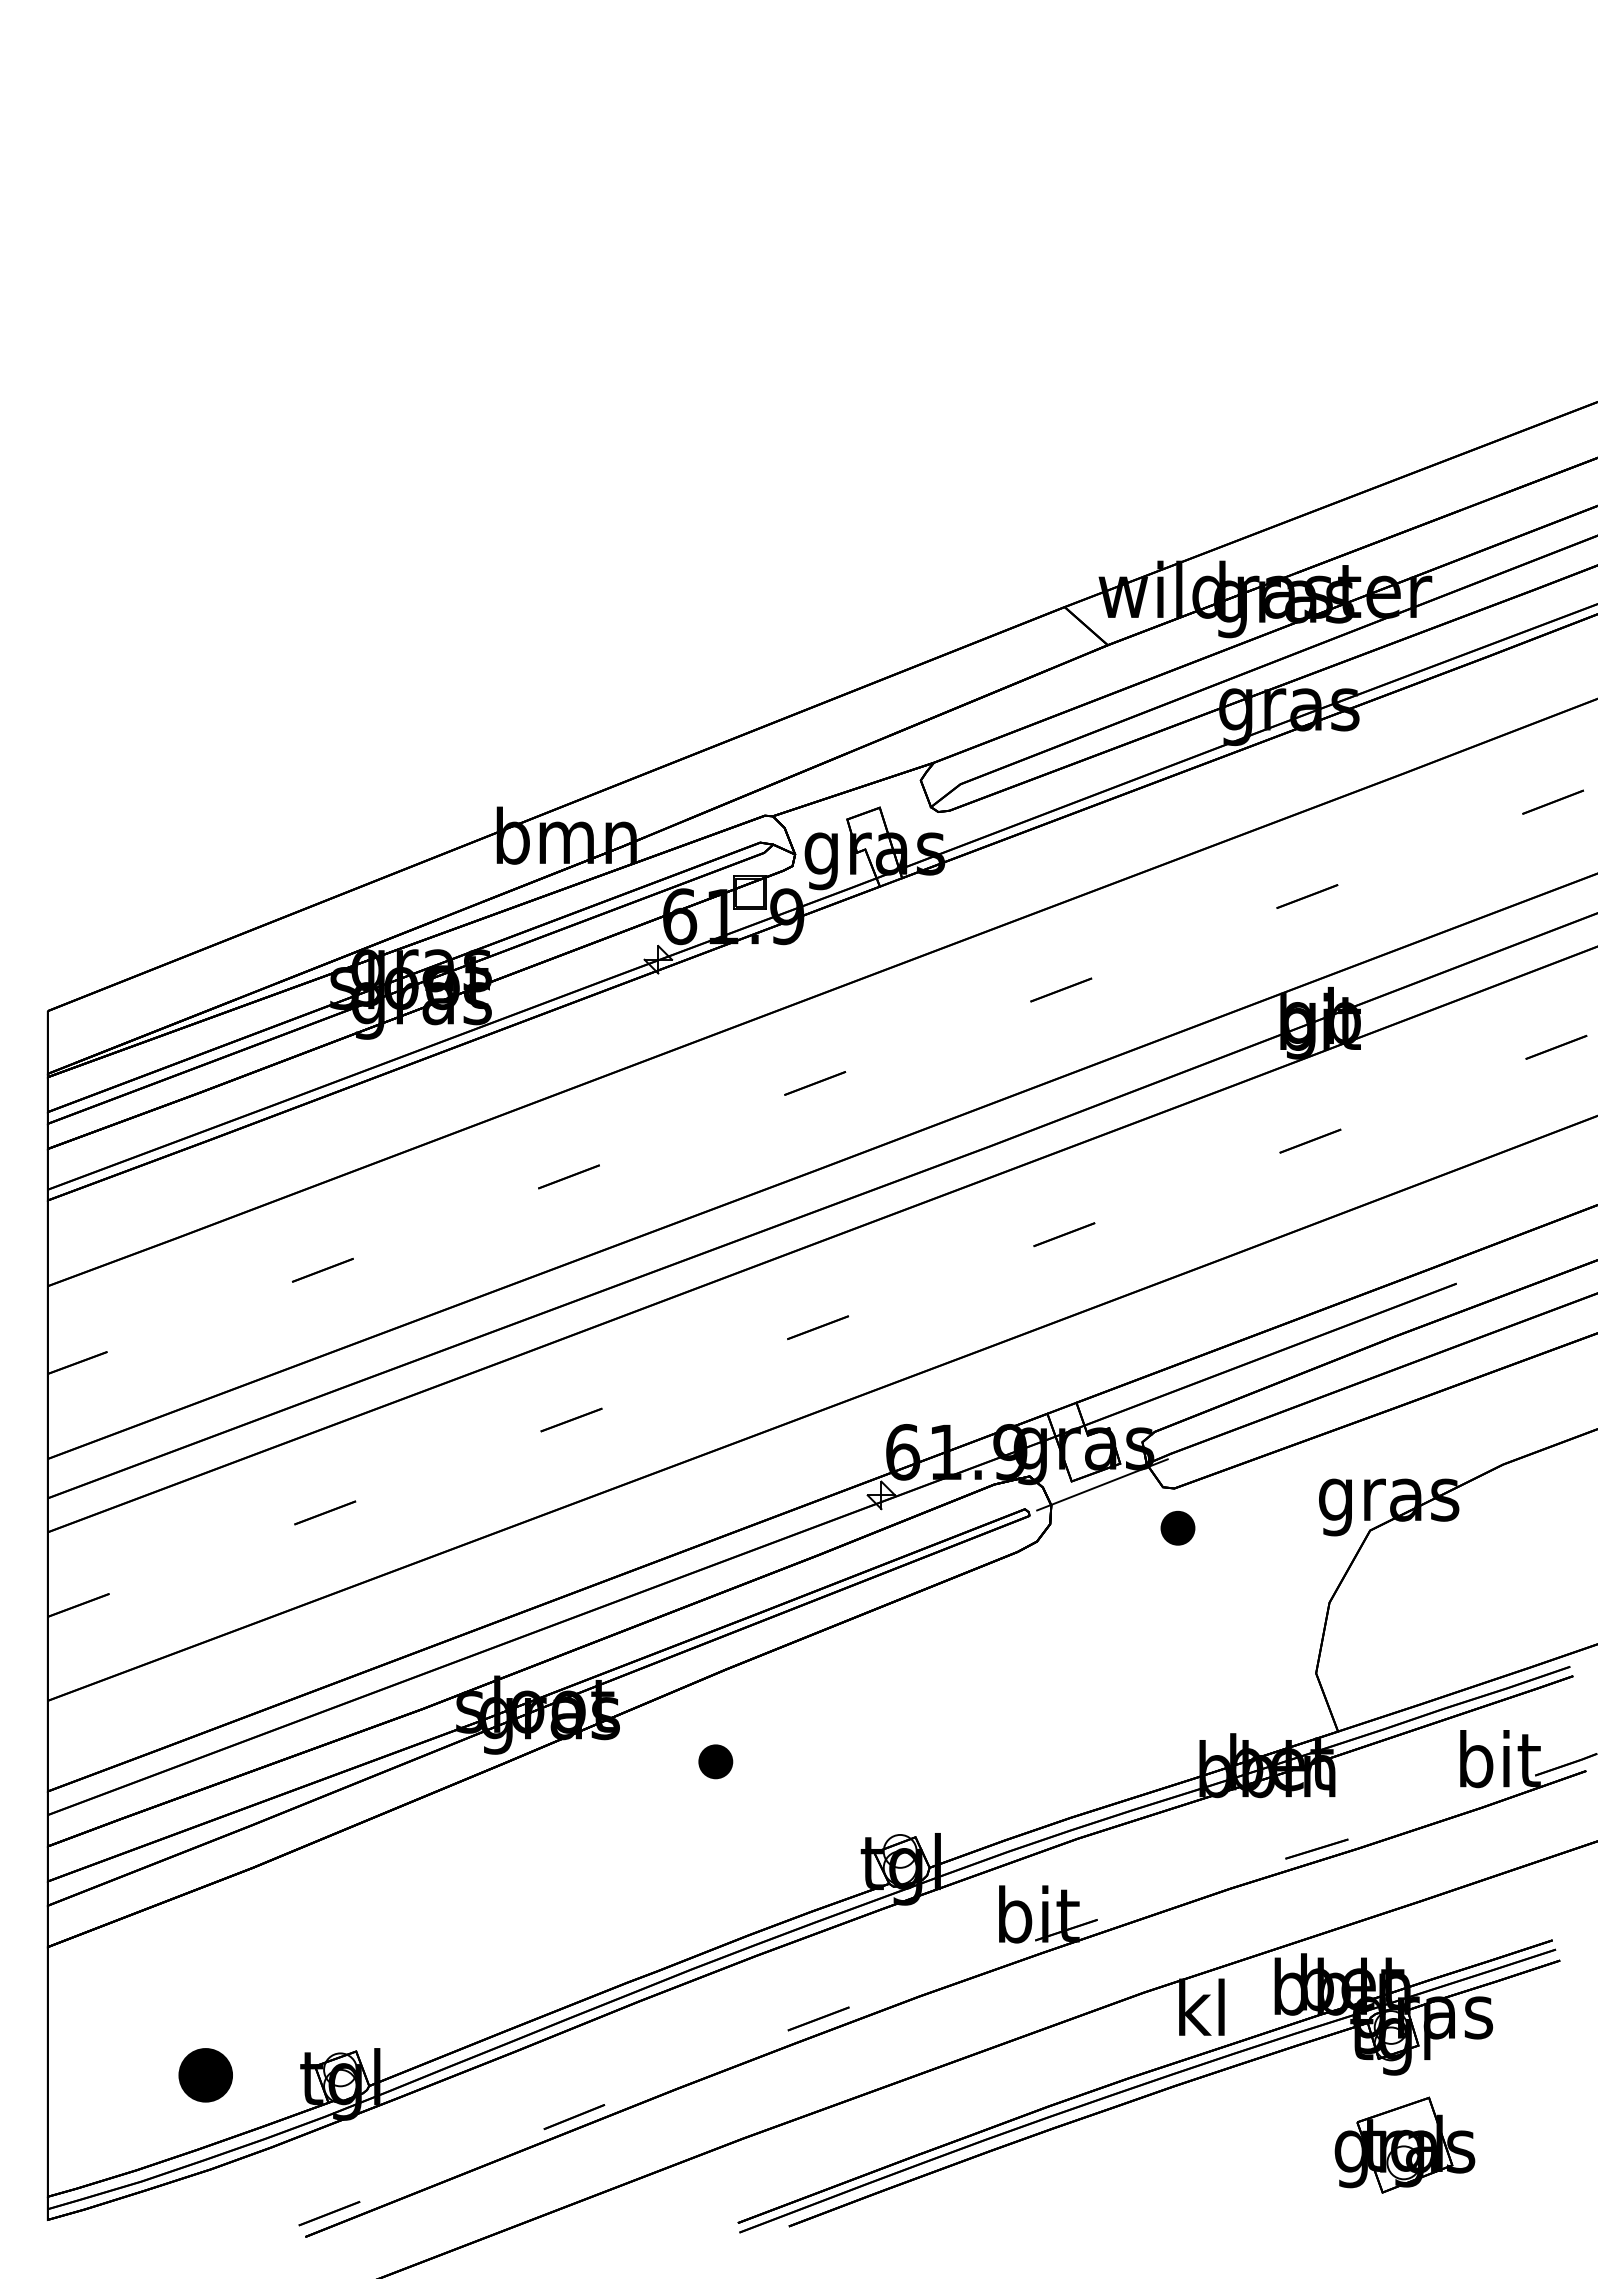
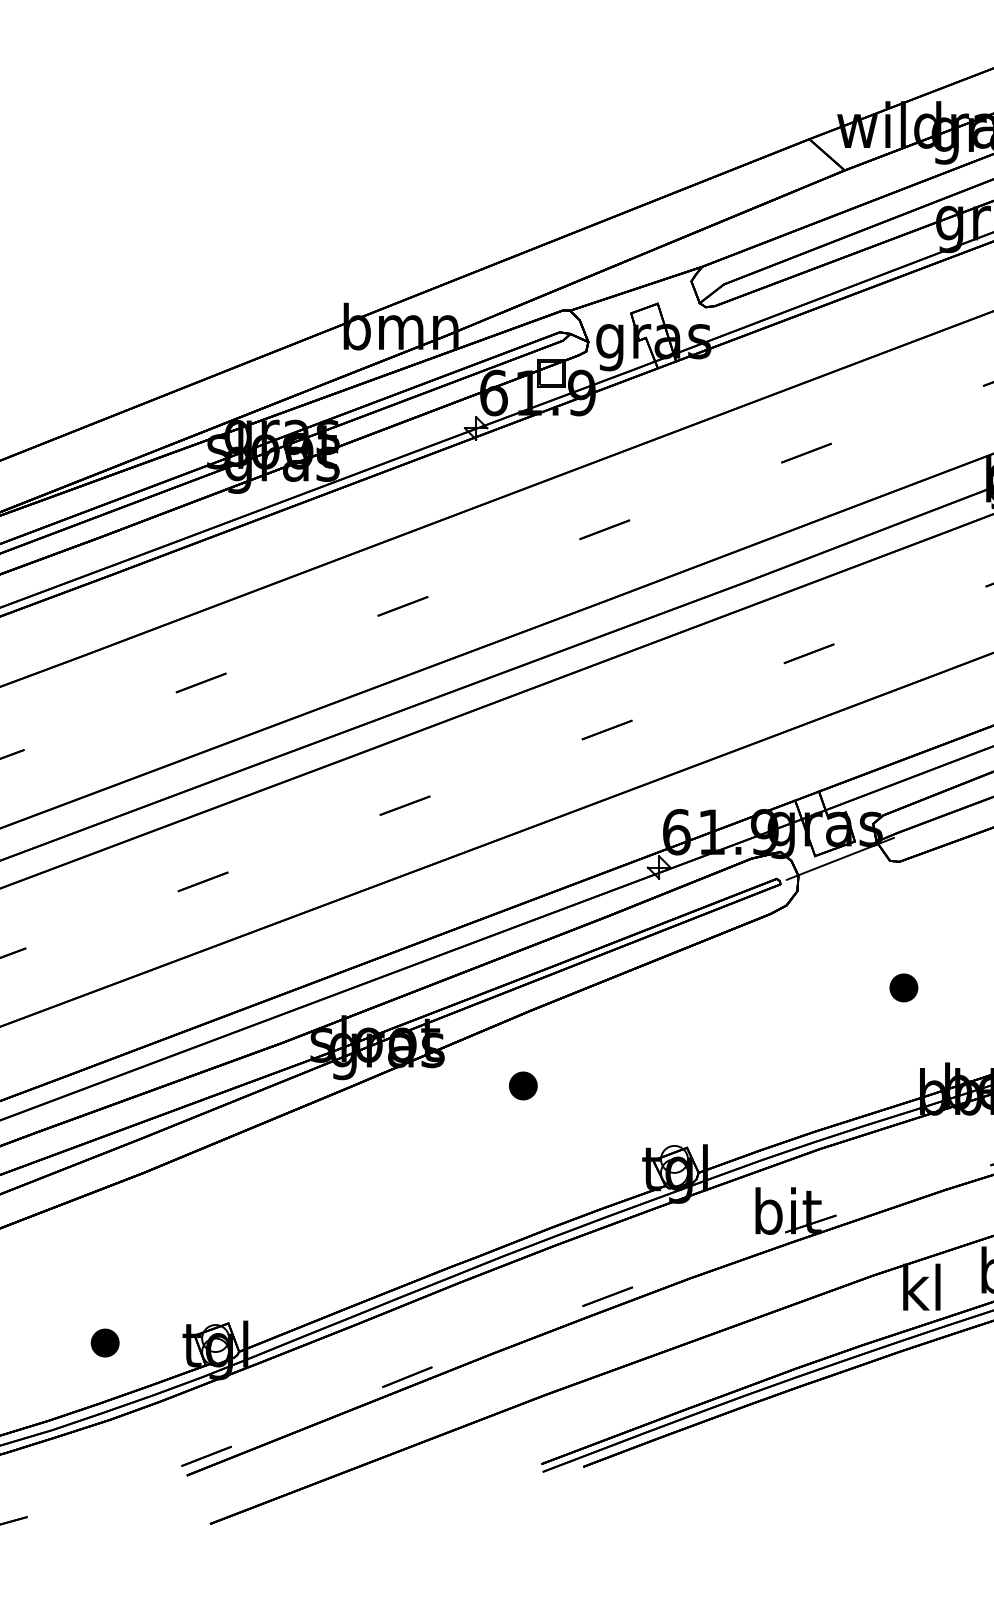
part: (1177, 1527) -> (903, 987), moved
part: (205, 2075) -> (104, 1343), size x0.62

